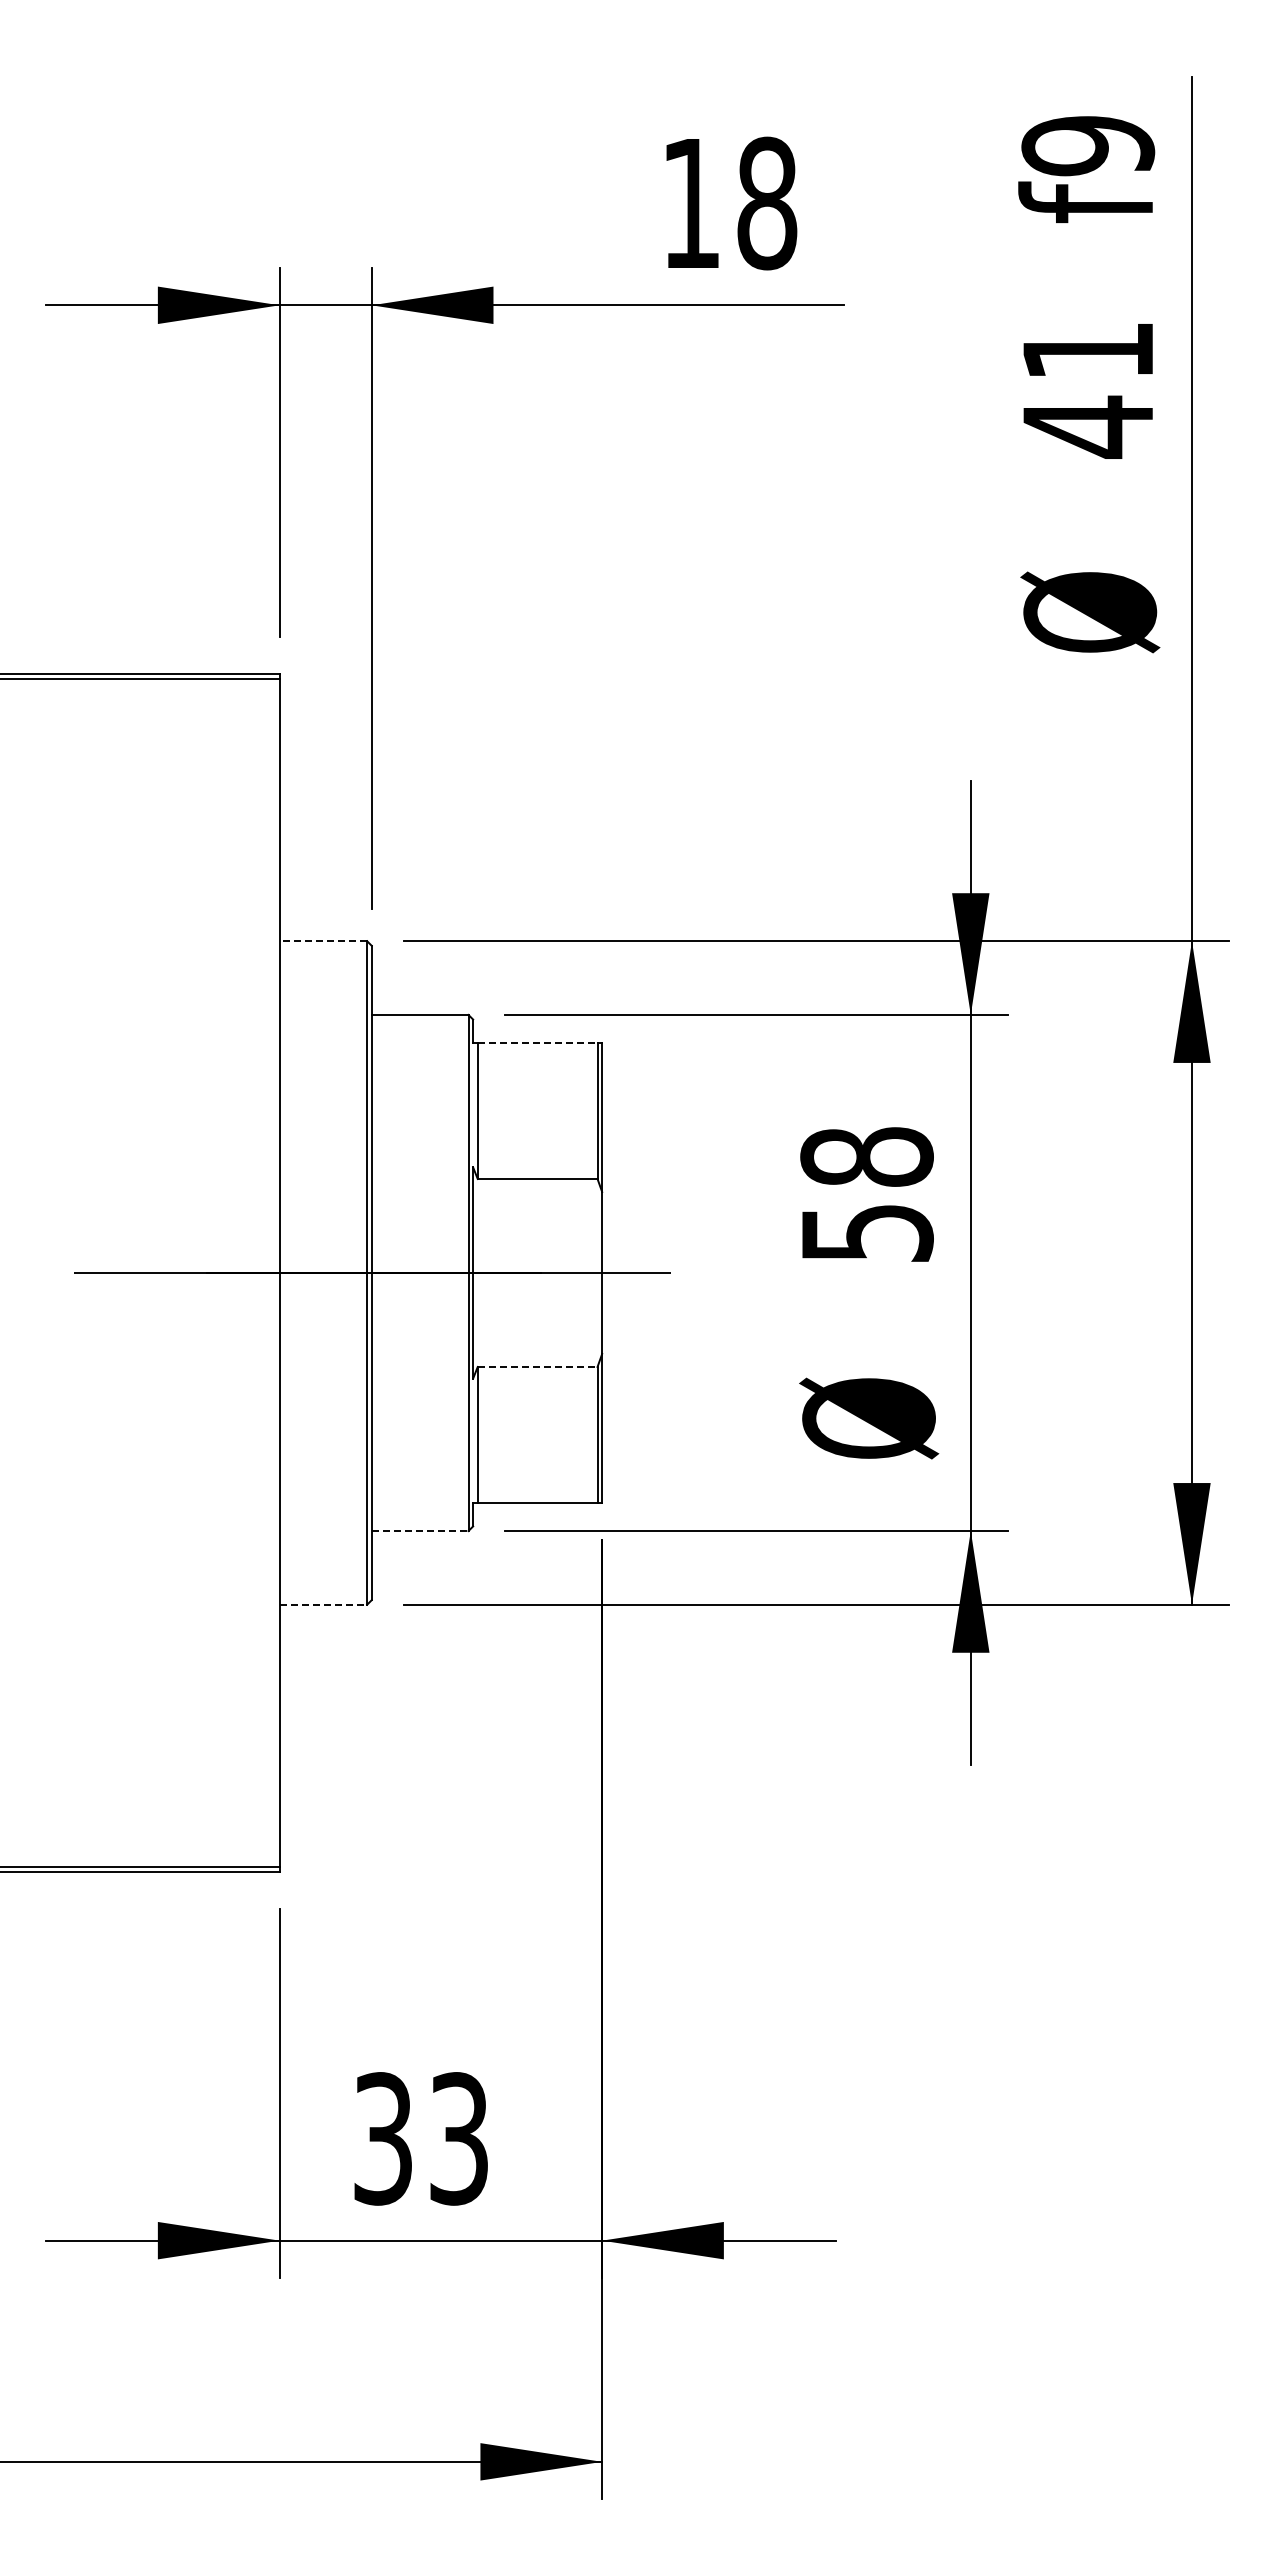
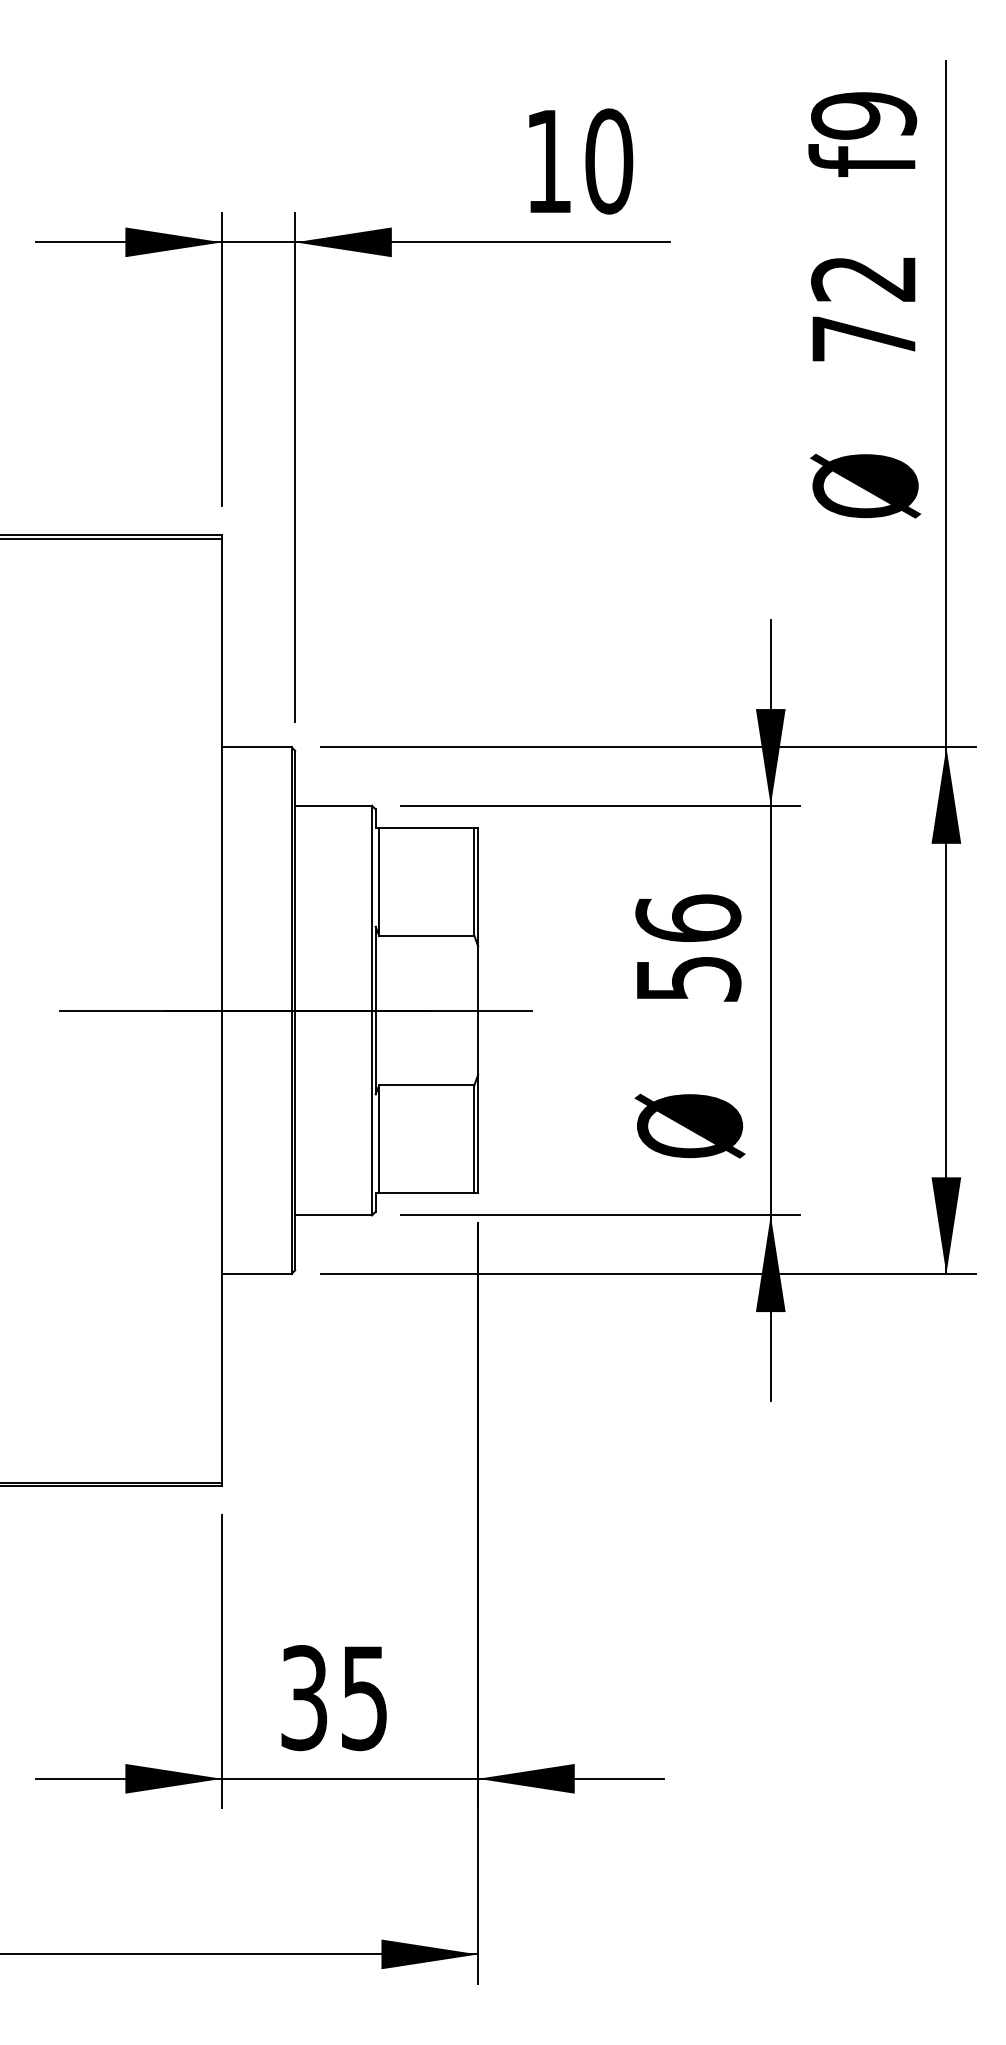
text: (767, 203) -> (609, 161), 18 -> 10
text: (1086, 391) -> (862, 310), 41 -> 72
line: (323, 941) -> (256, 747), dashed -> solid
line: (537, 1042) -> (426, 827), dashed -> solid
text: (866, 1156) -> (687, 918), 58 -> 56
line: (537, 1366) -> (426, 1084), dashed -> solid
line: (420, 1531) -> (333, 1215), dashed -> solid
line: (323, 1604) -> (256, 1273), dashed -> solid
text: (458, 2138) -> (364, 1697), 33 -> 35

